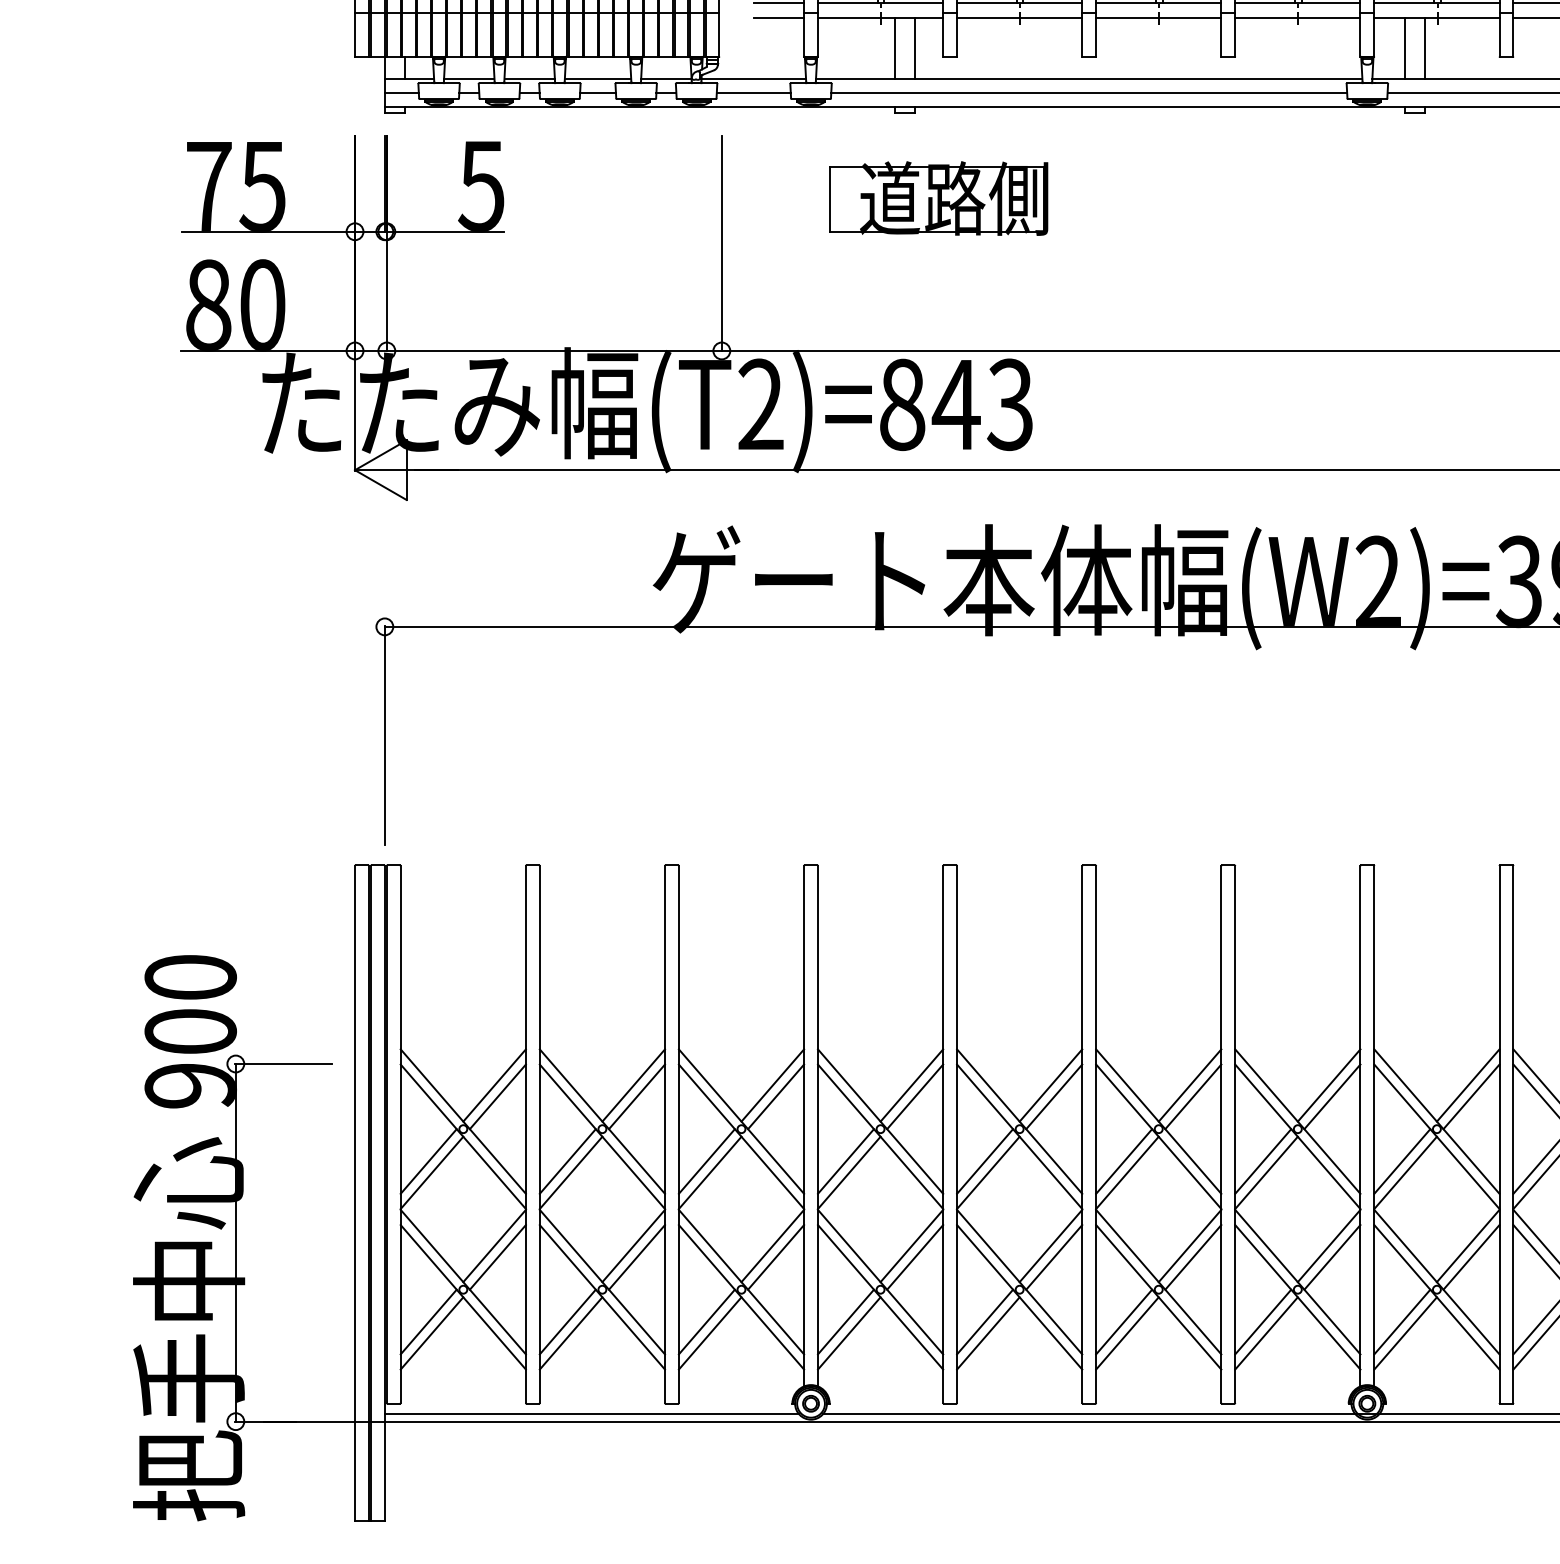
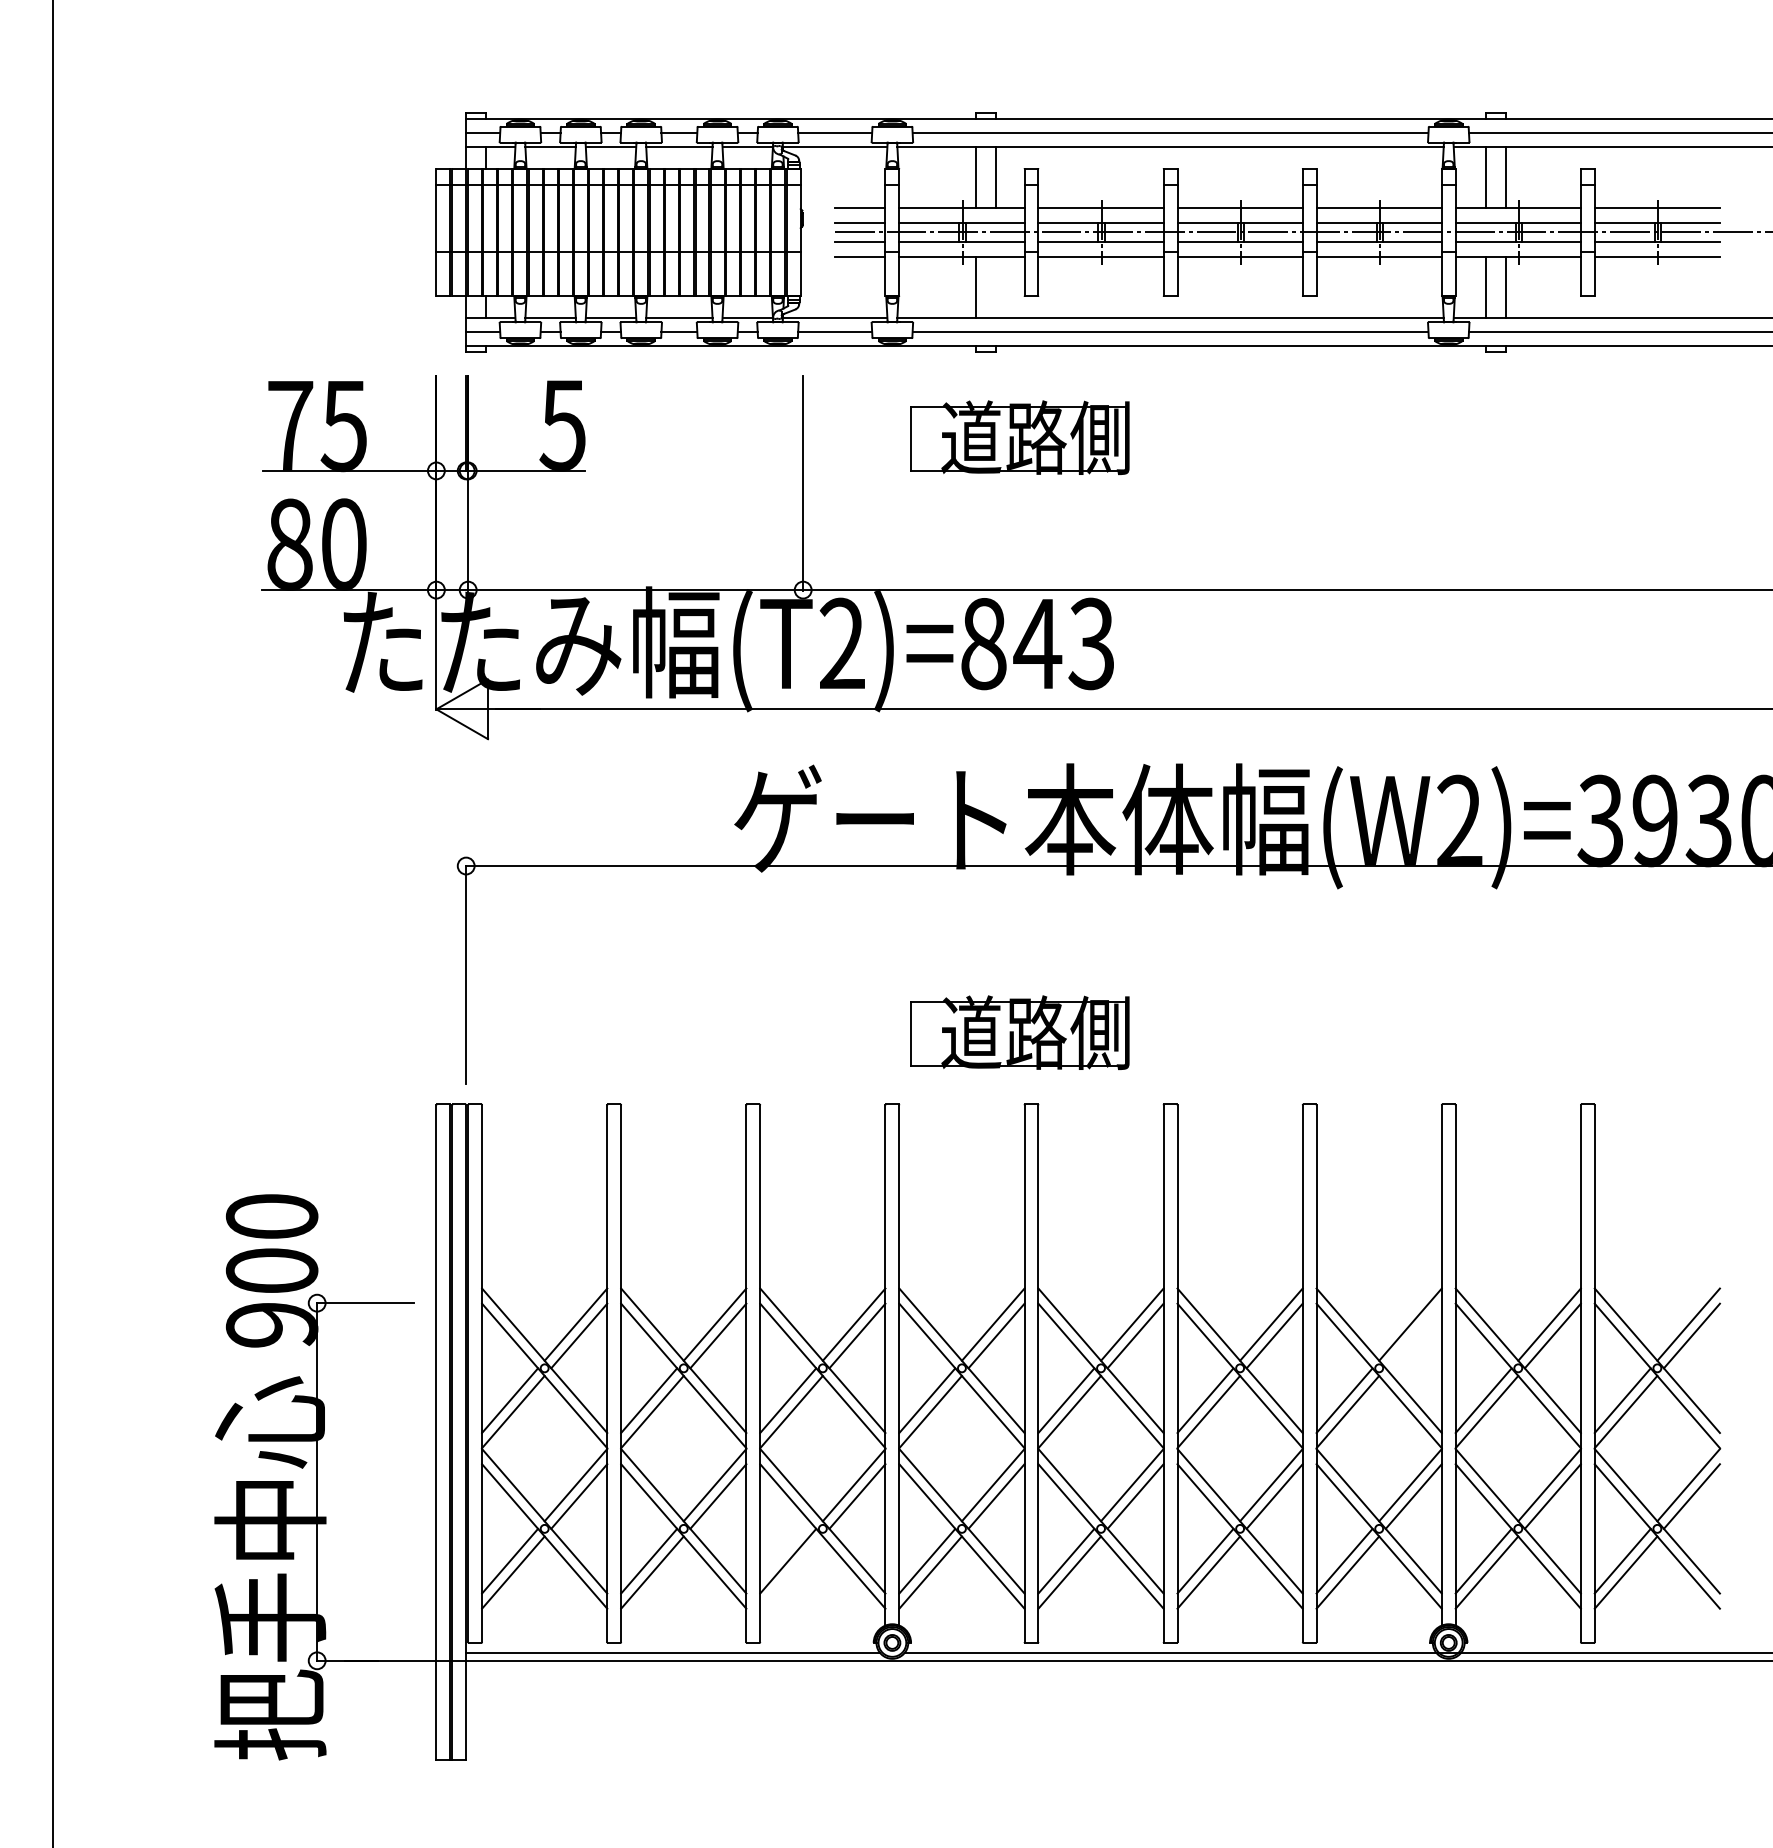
line: (915, 47) -> (996, 286), removed
part: (938, 793) -> (1019, 1032), added
line: (1332, 1096) -> (1413, 1335), removed
line: (710, 1333) -> (791, 1572), removed

